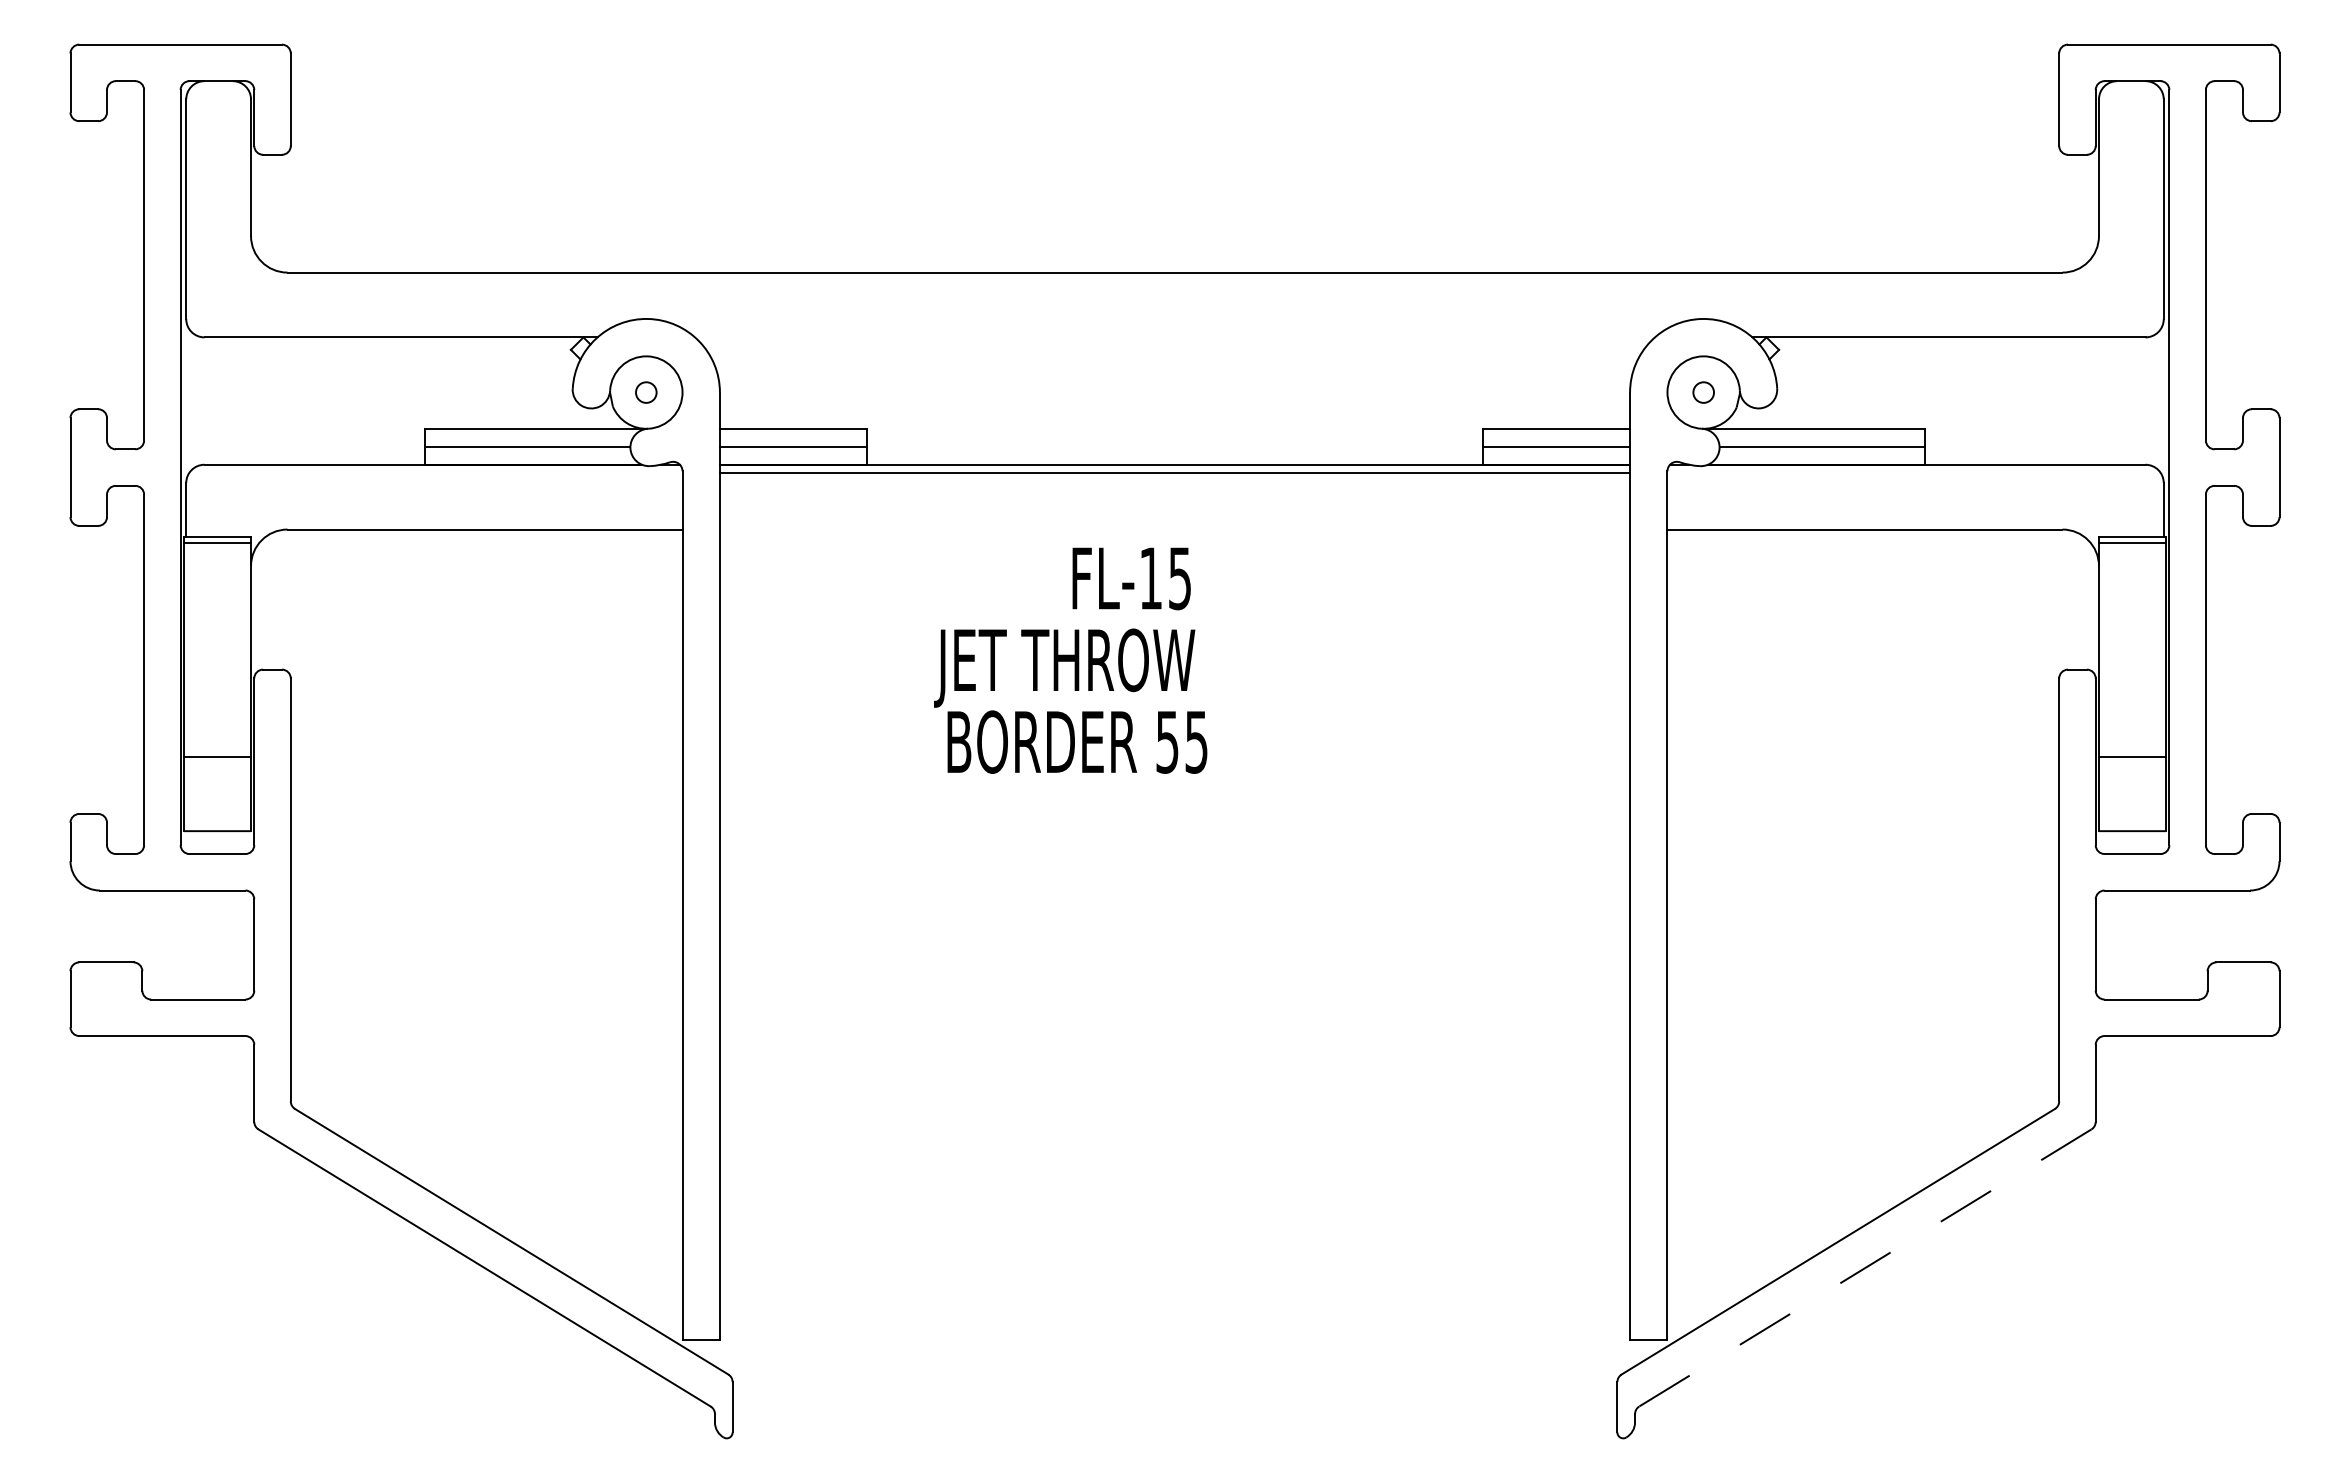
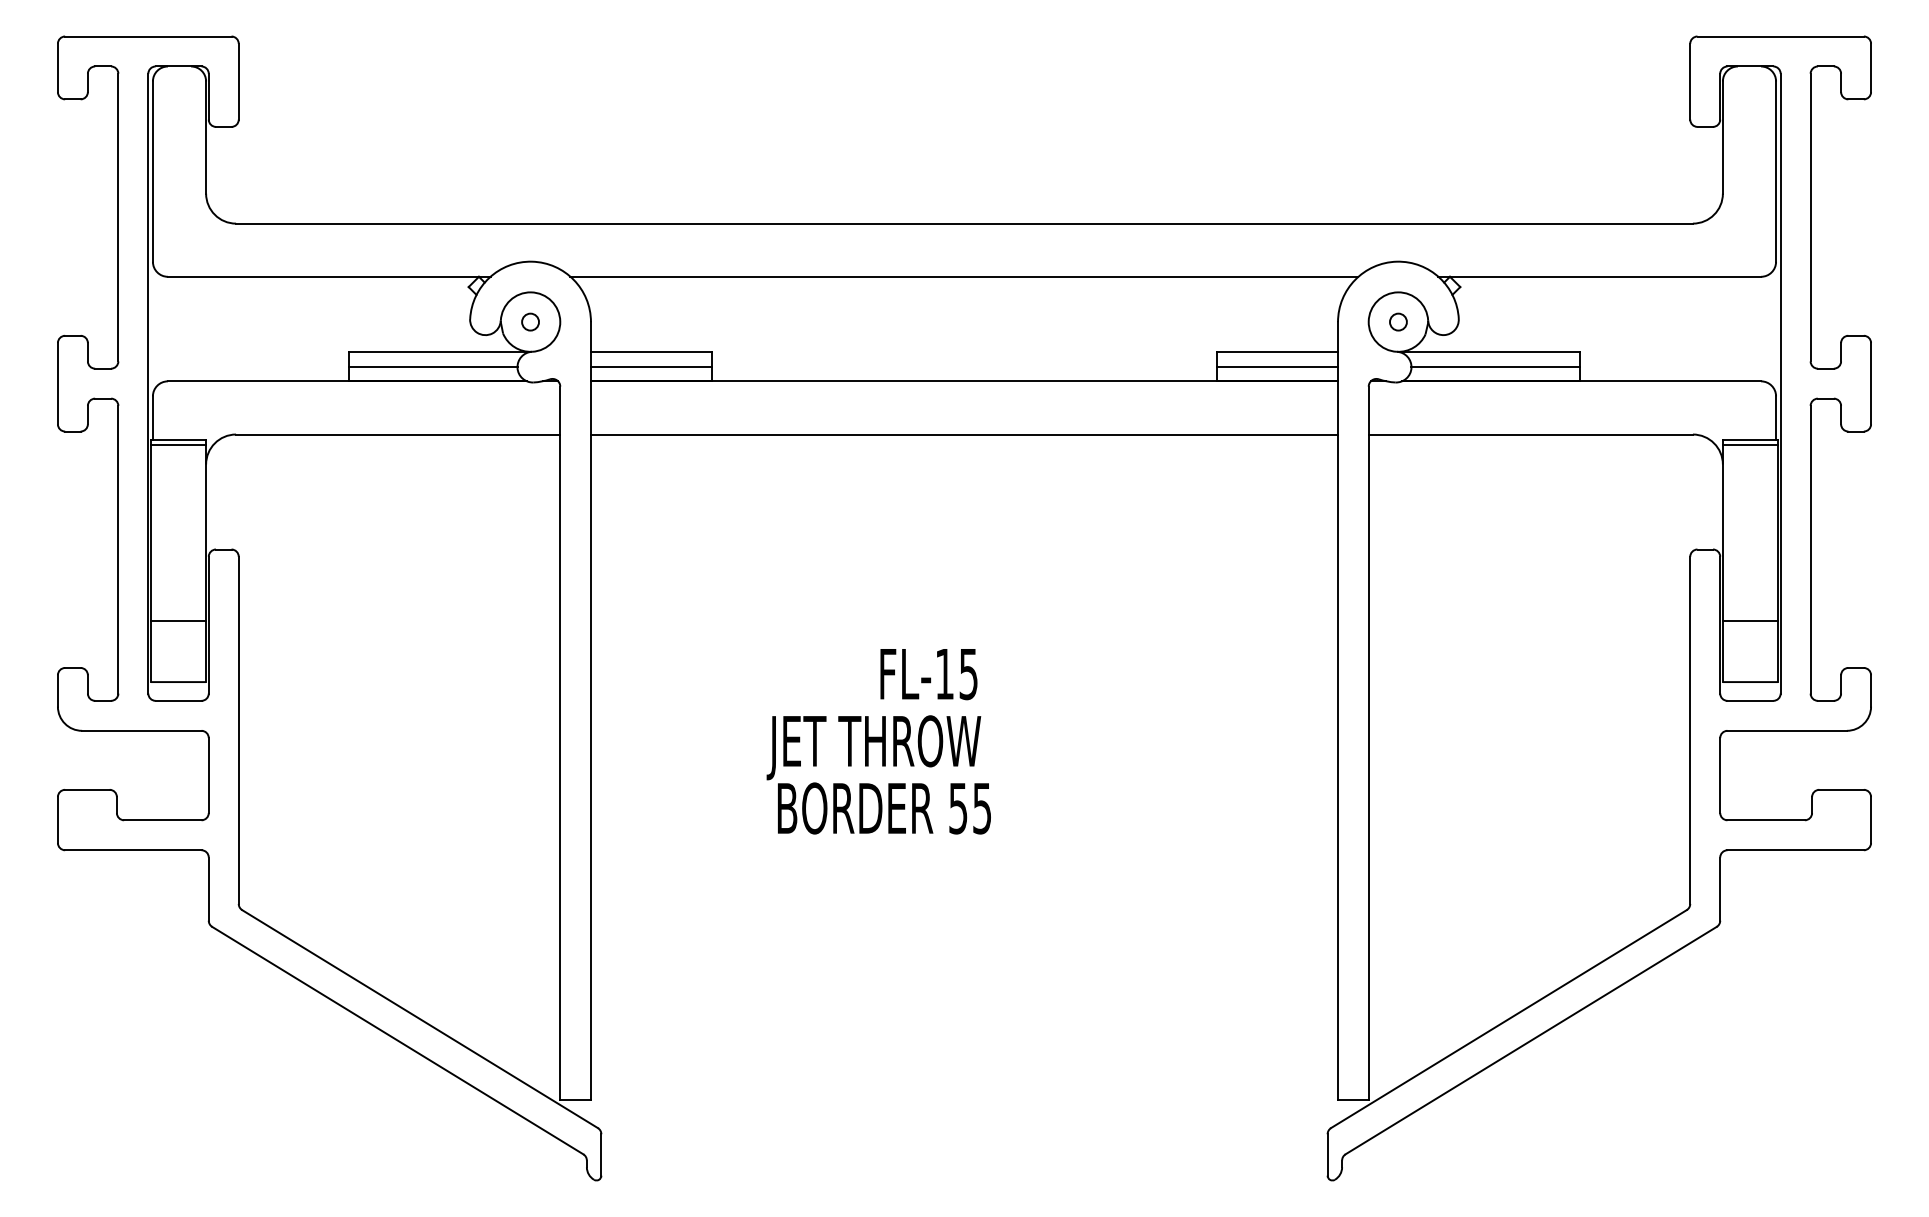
line: (1174, 337) -> (964, 276), added
line: (1174, 472) -> (964, 434), moved
text: (1070, 660) -> (878, 741), moved
line: (1864, 1268) -> (1530, 1041), dashed -> solid

